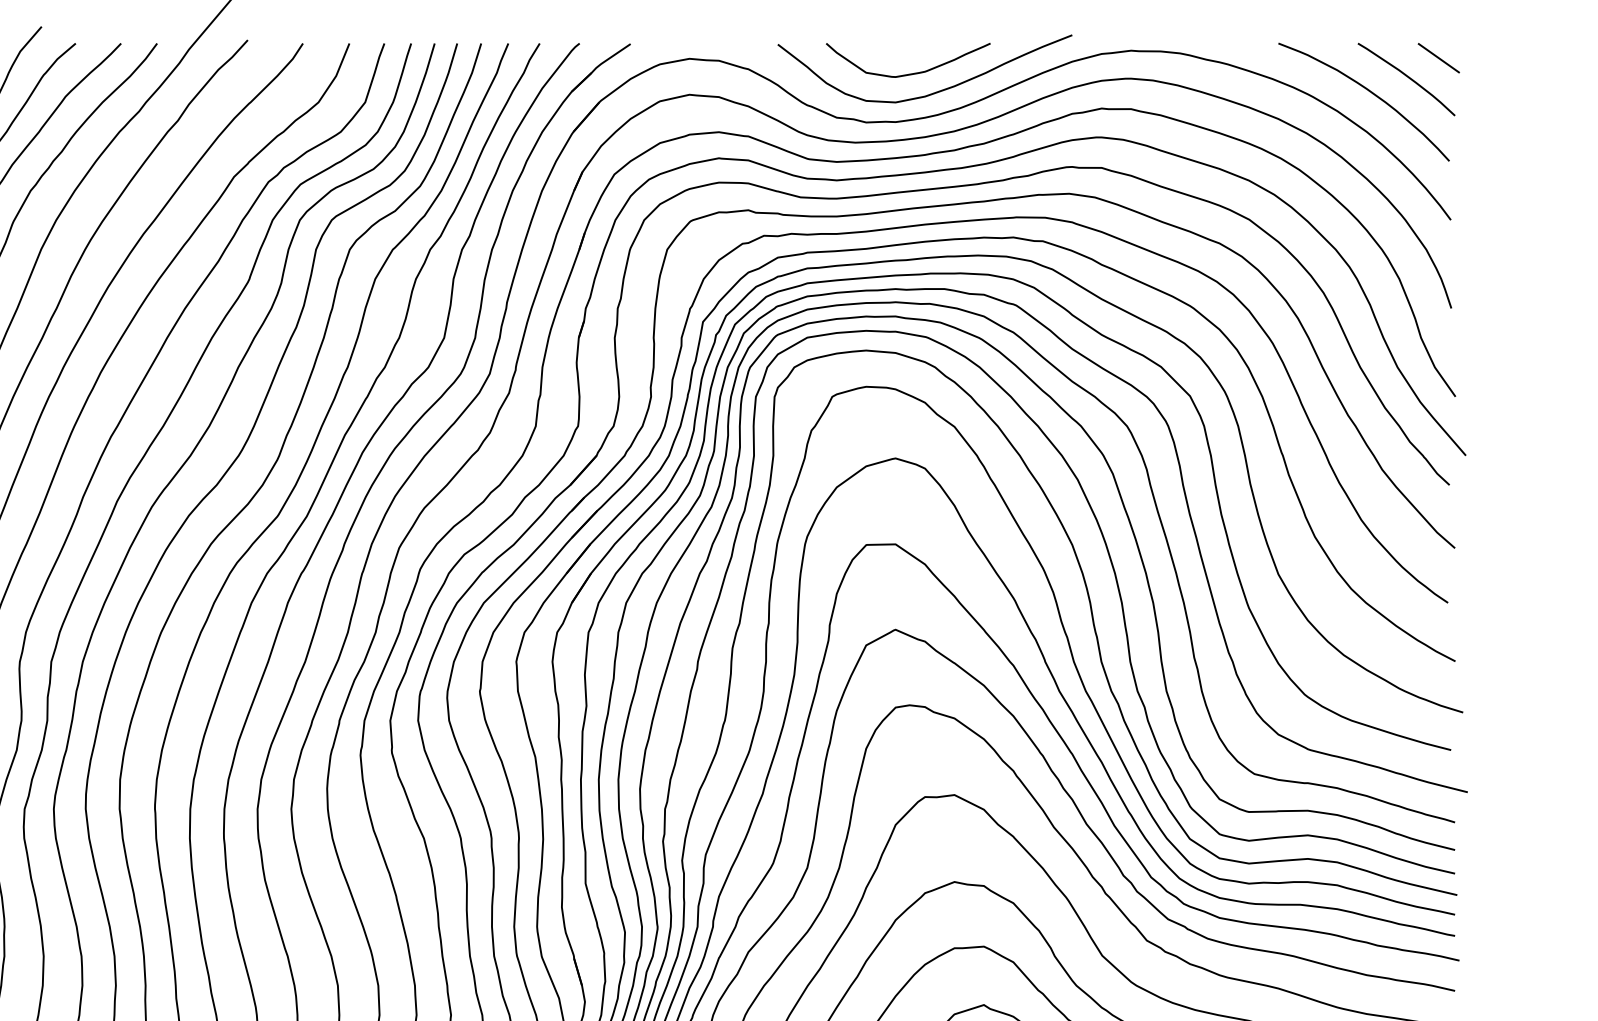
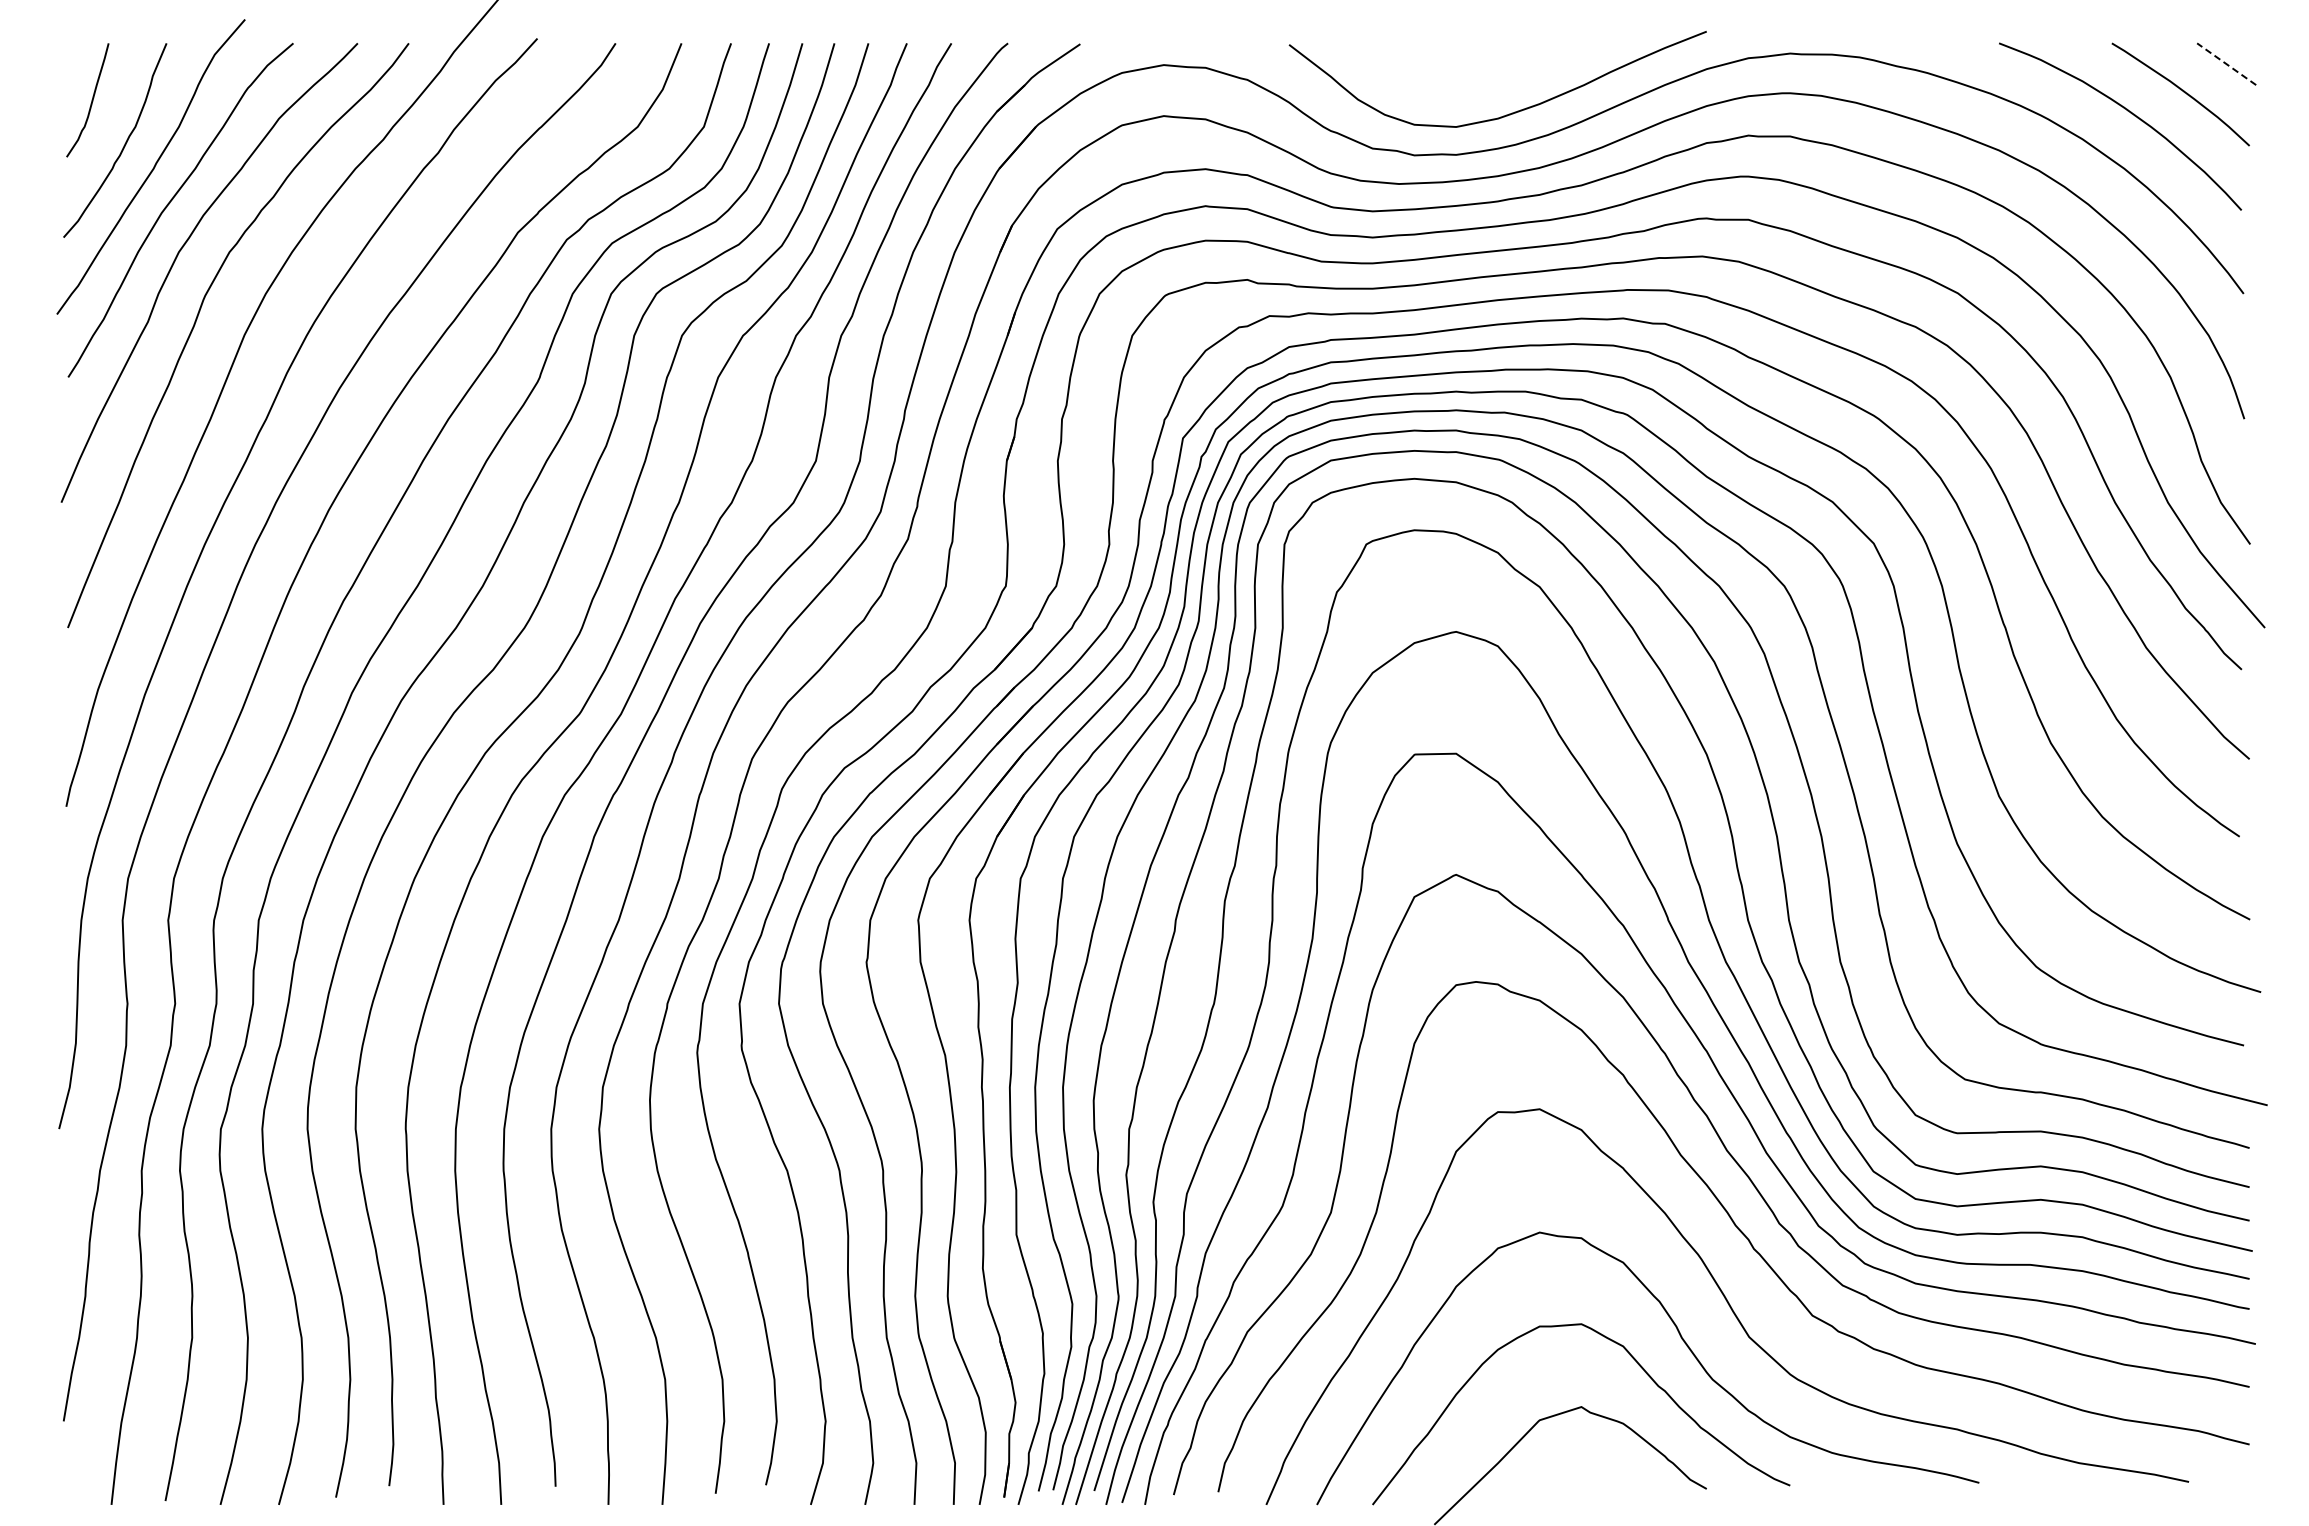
line: (1438, 57) -> (2226, 63), solid -> dashed
curve: (908, 73) -> (1474, 86), removed

